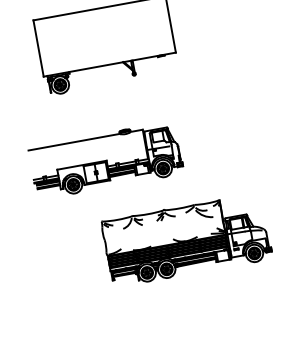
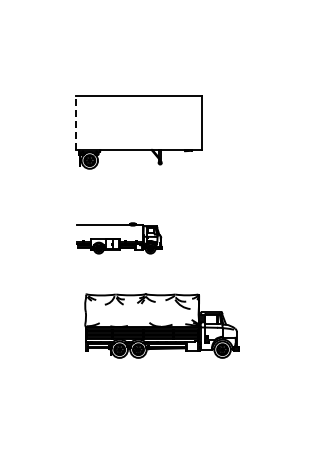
line: (38, 49) -> (75, 123), solid -> dashed
part: (106, 160) -> (119, 238), size x0.6
part: (186, 239) -> (161, 325), moved

